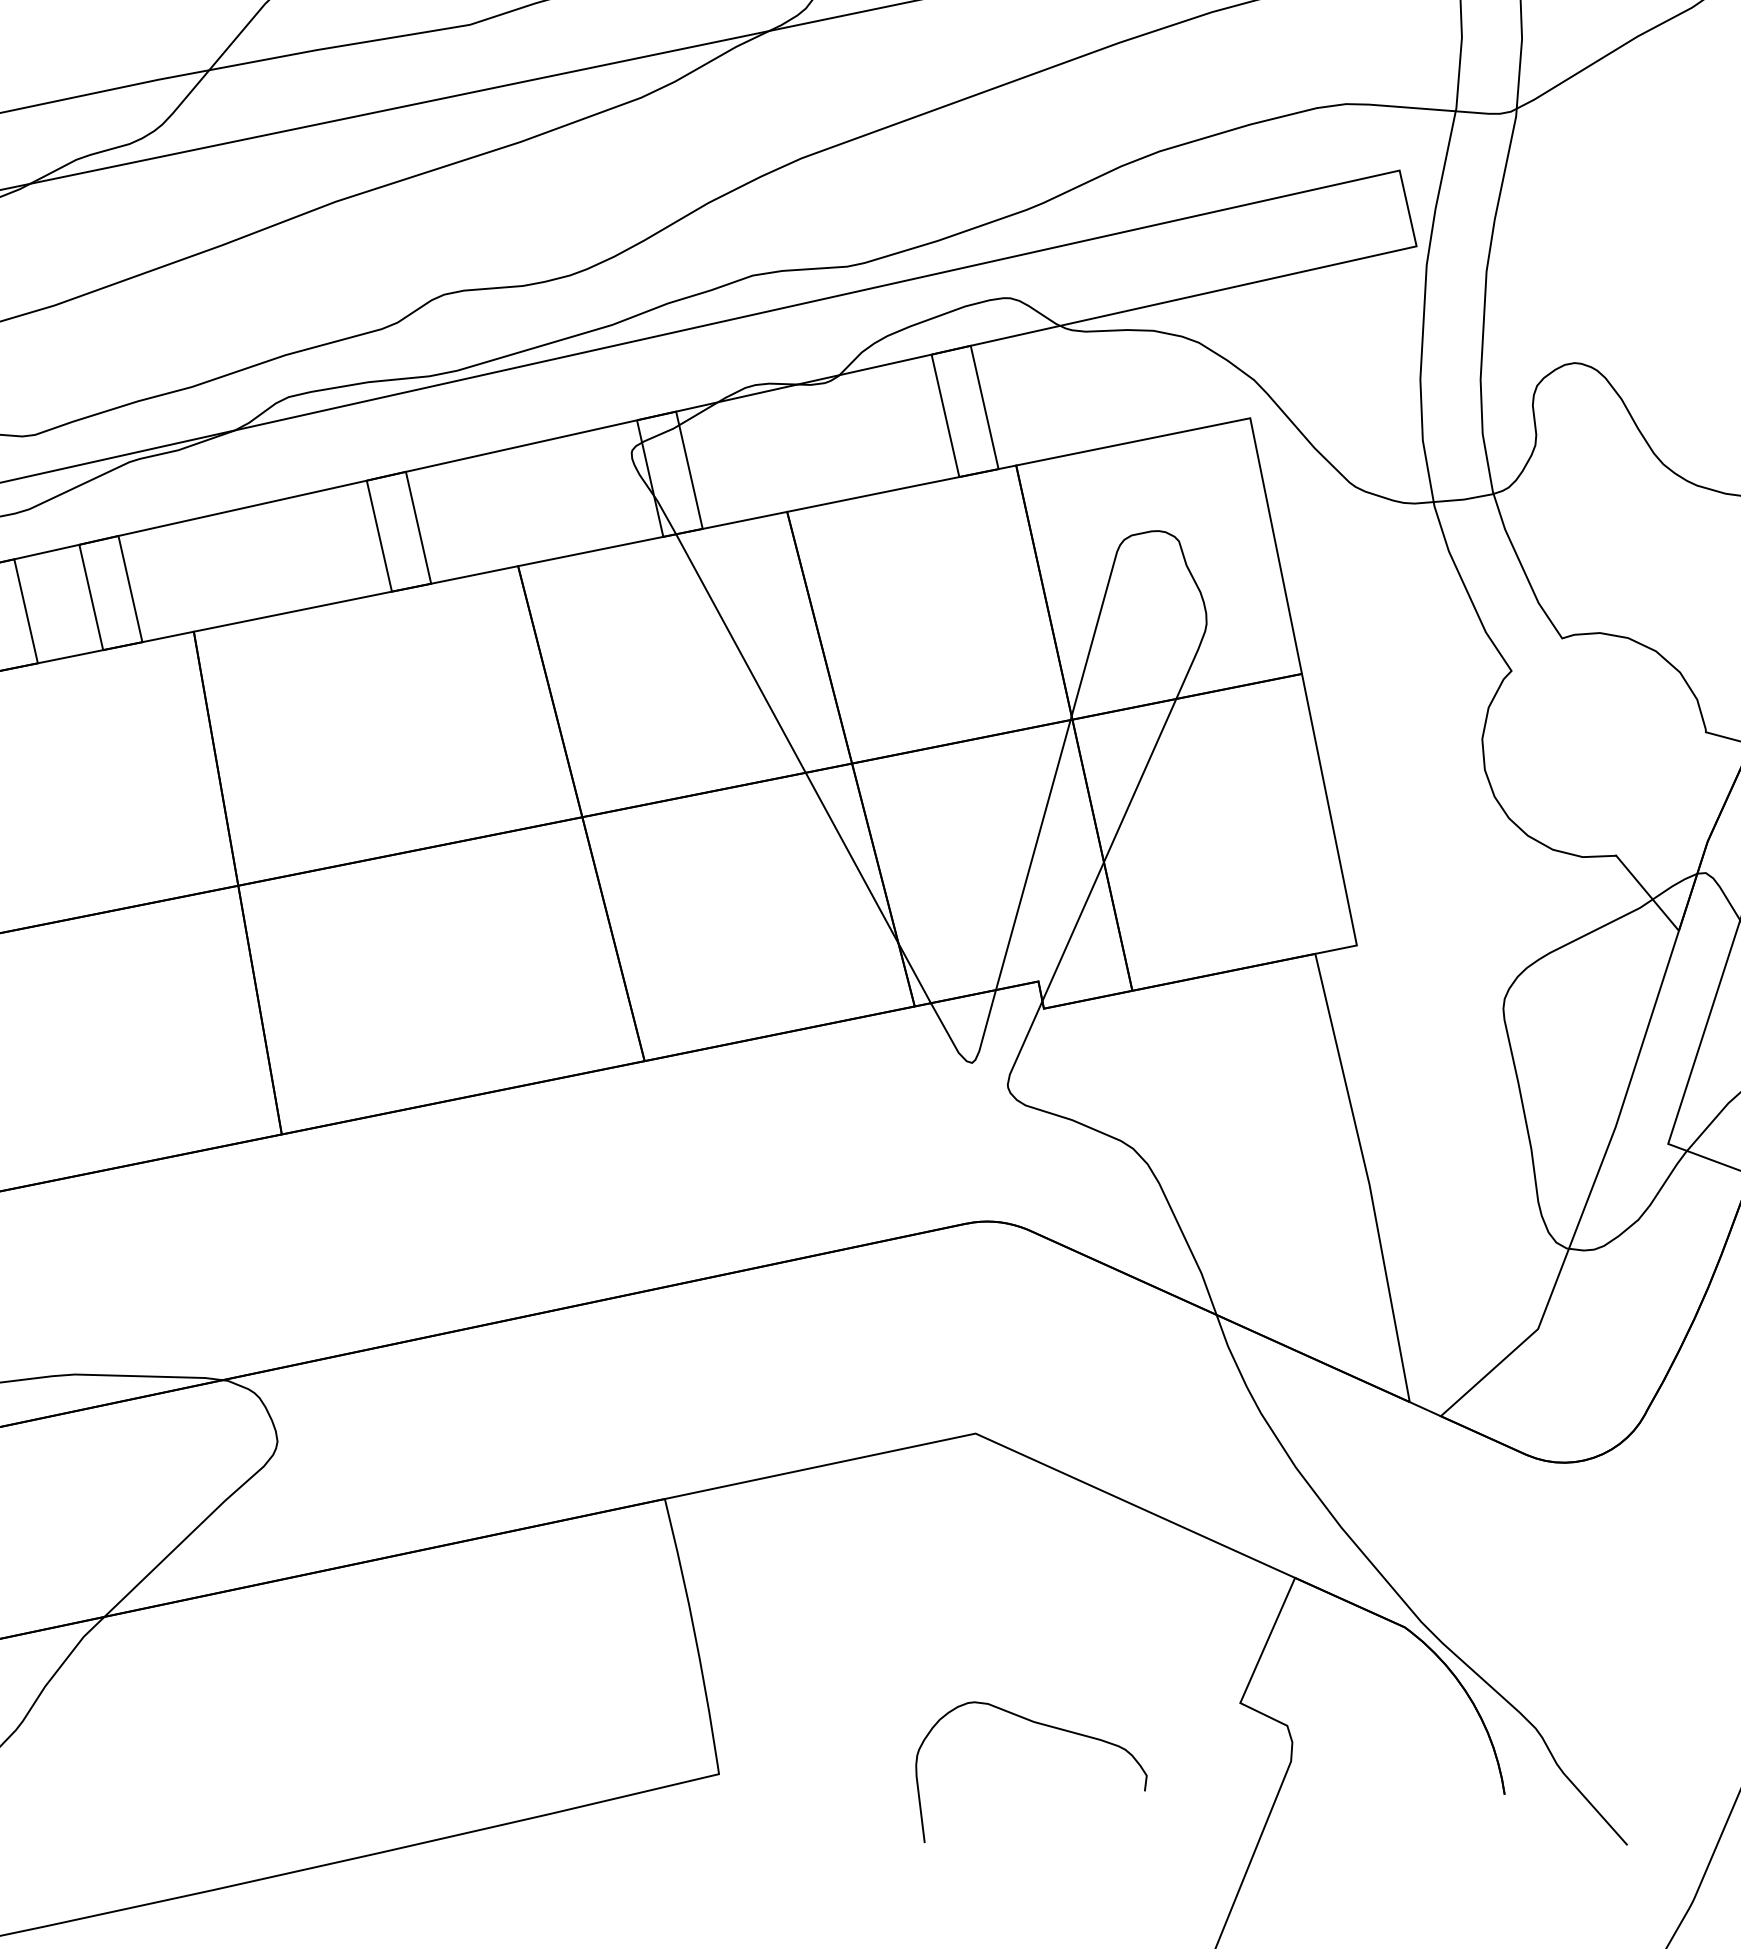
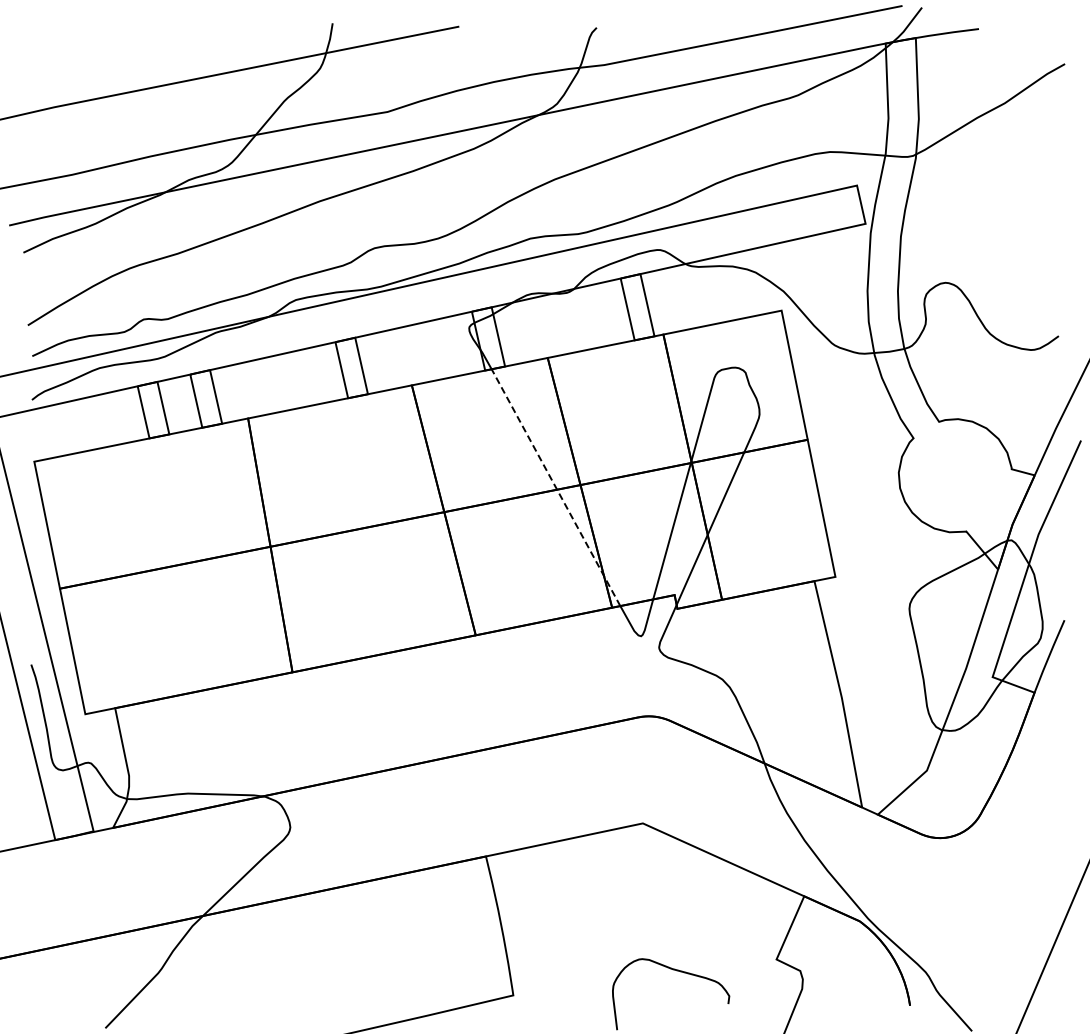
line: (804, 768) -> (556, 487), solid -> dashed

